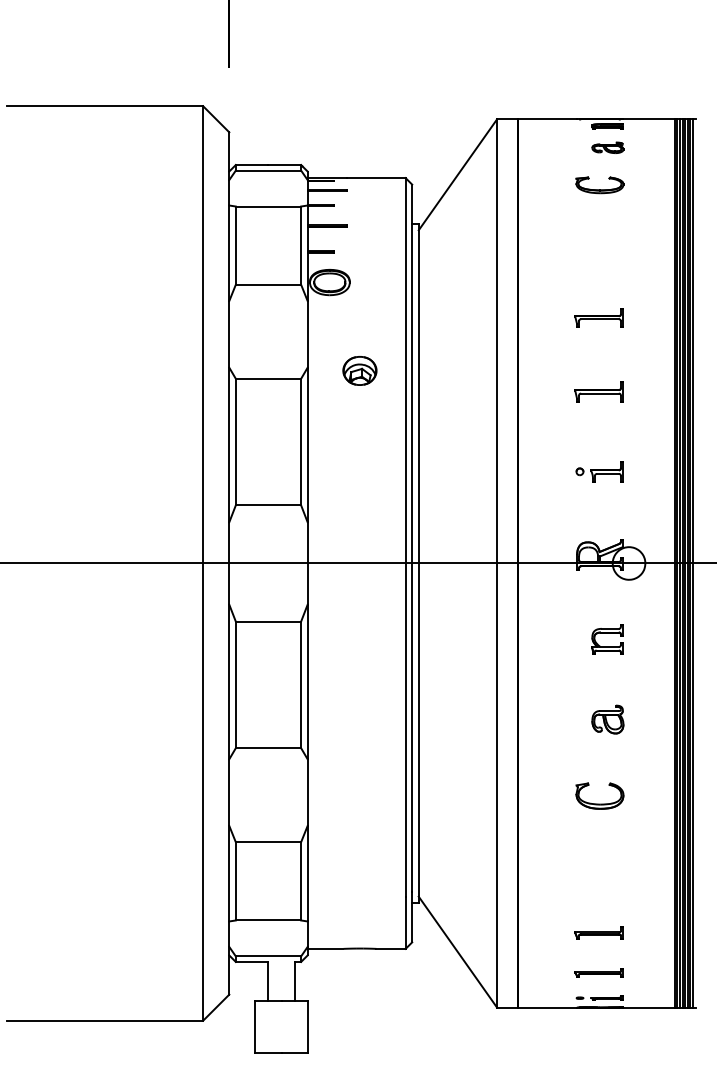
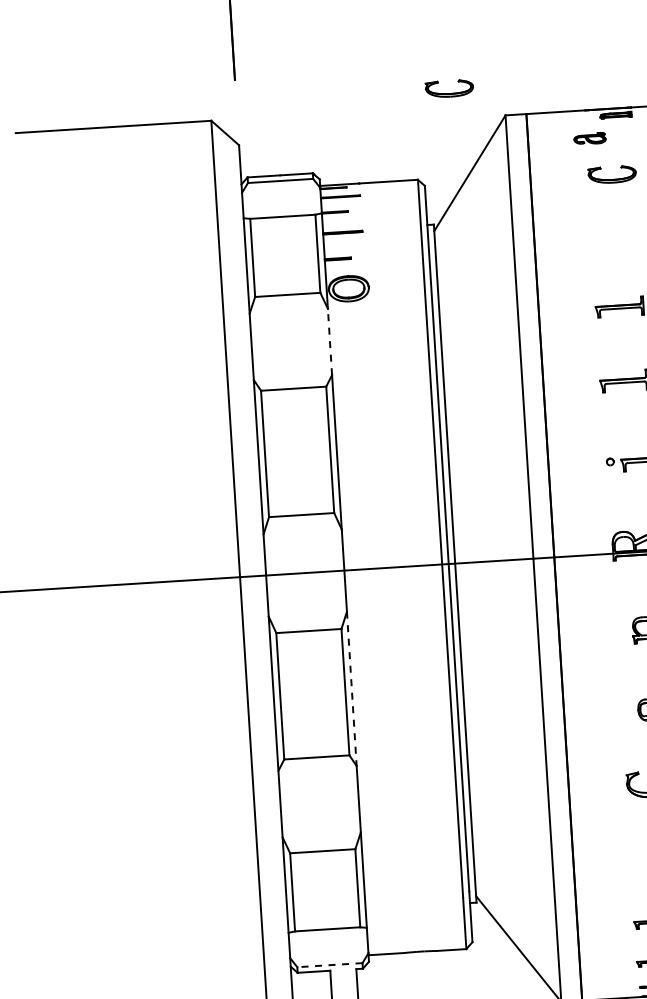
part: (442, 89) -> (449, 89), added
part: (607, 147) -> (589, 138), moved
line: (307, 333) -> (329, 341), solid -> dashed
part: (359, 370) -> (383, 374), removed
line: (307, 682) -> (351, 689), solid -> dashed
line: (268, 956) -> (329, 965), solid -> dashed

